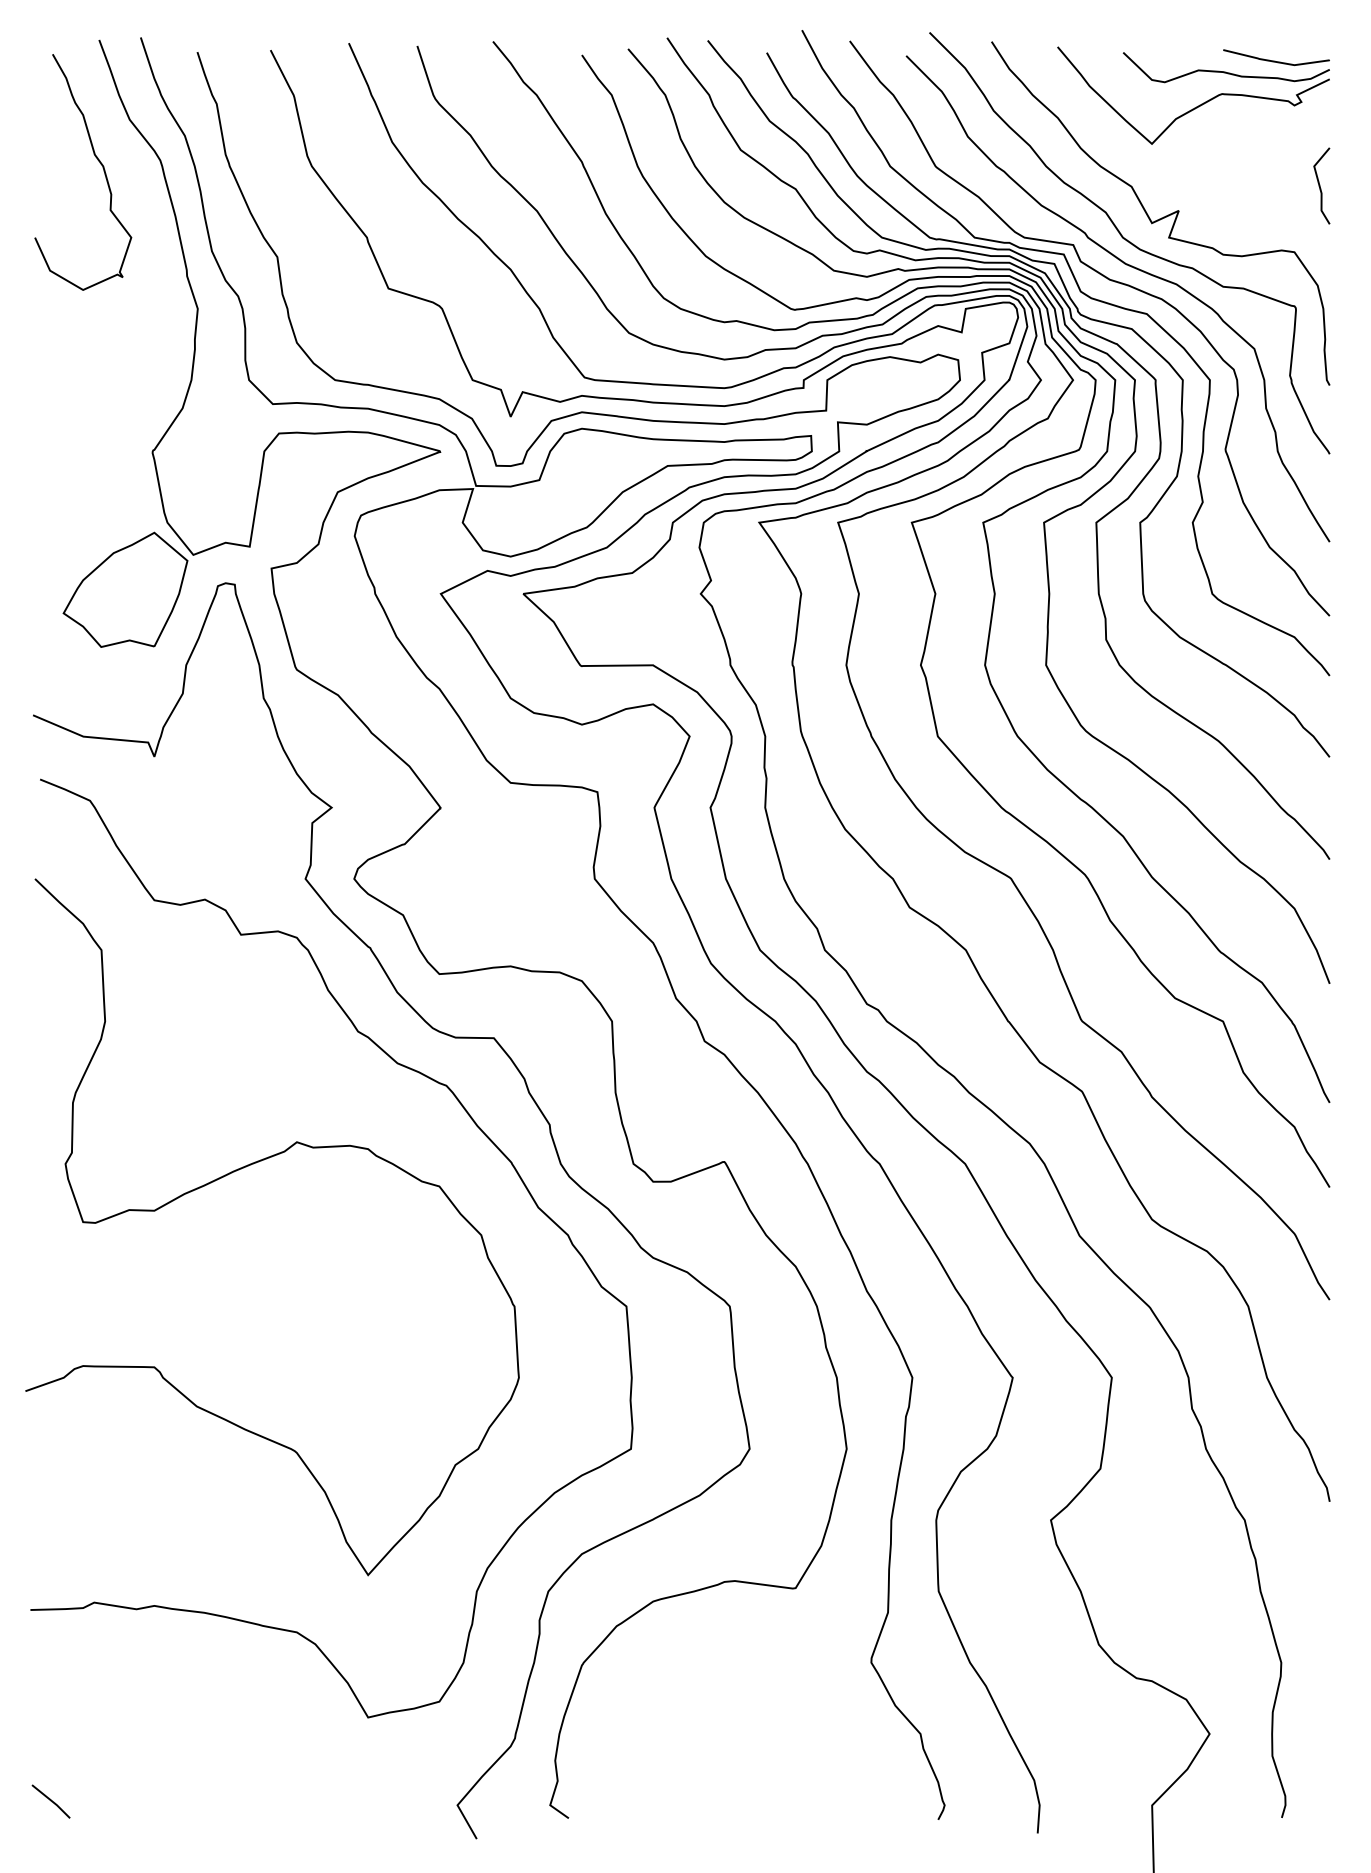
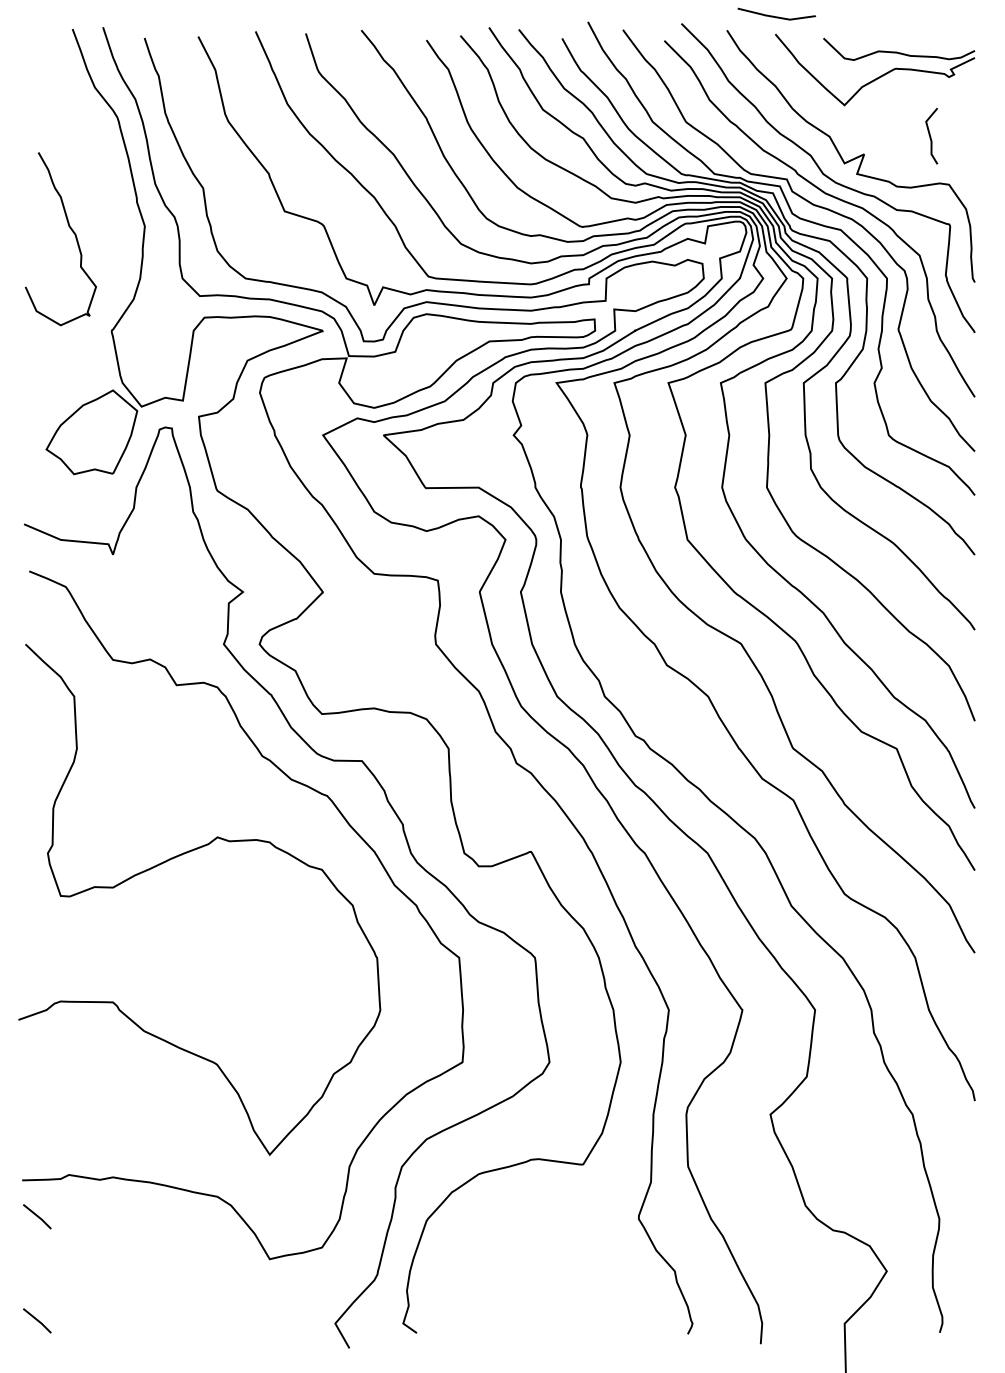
curve: (1275, 60) -> (776, 16), moved
curve: (97, 160) -> (71, 230), moved
line: (1320, 185) -> (930, 135), moved
line: (50, 1659) -> (36, 1216), added

